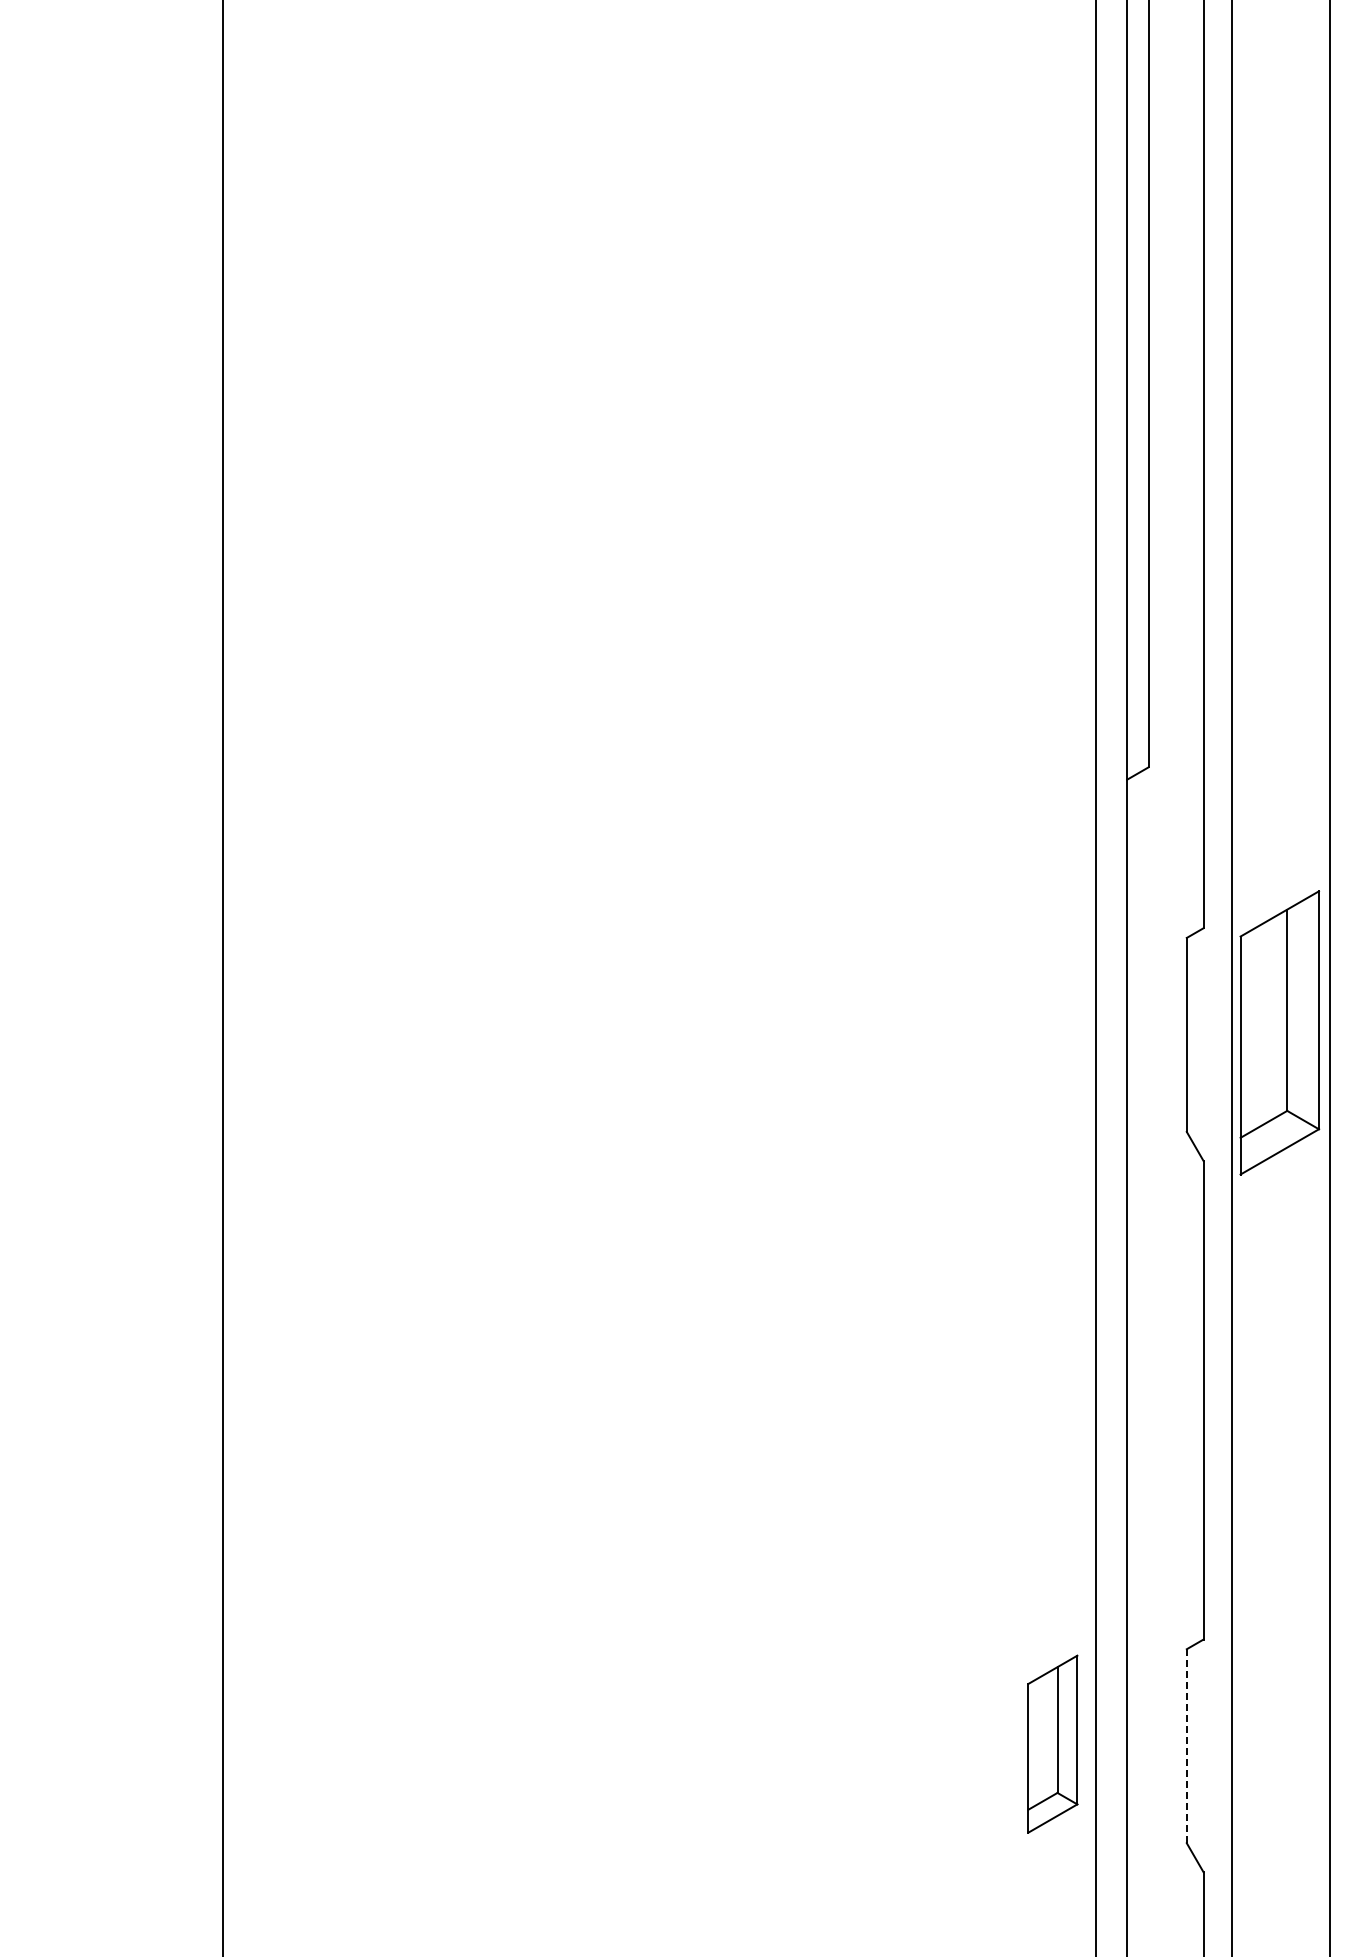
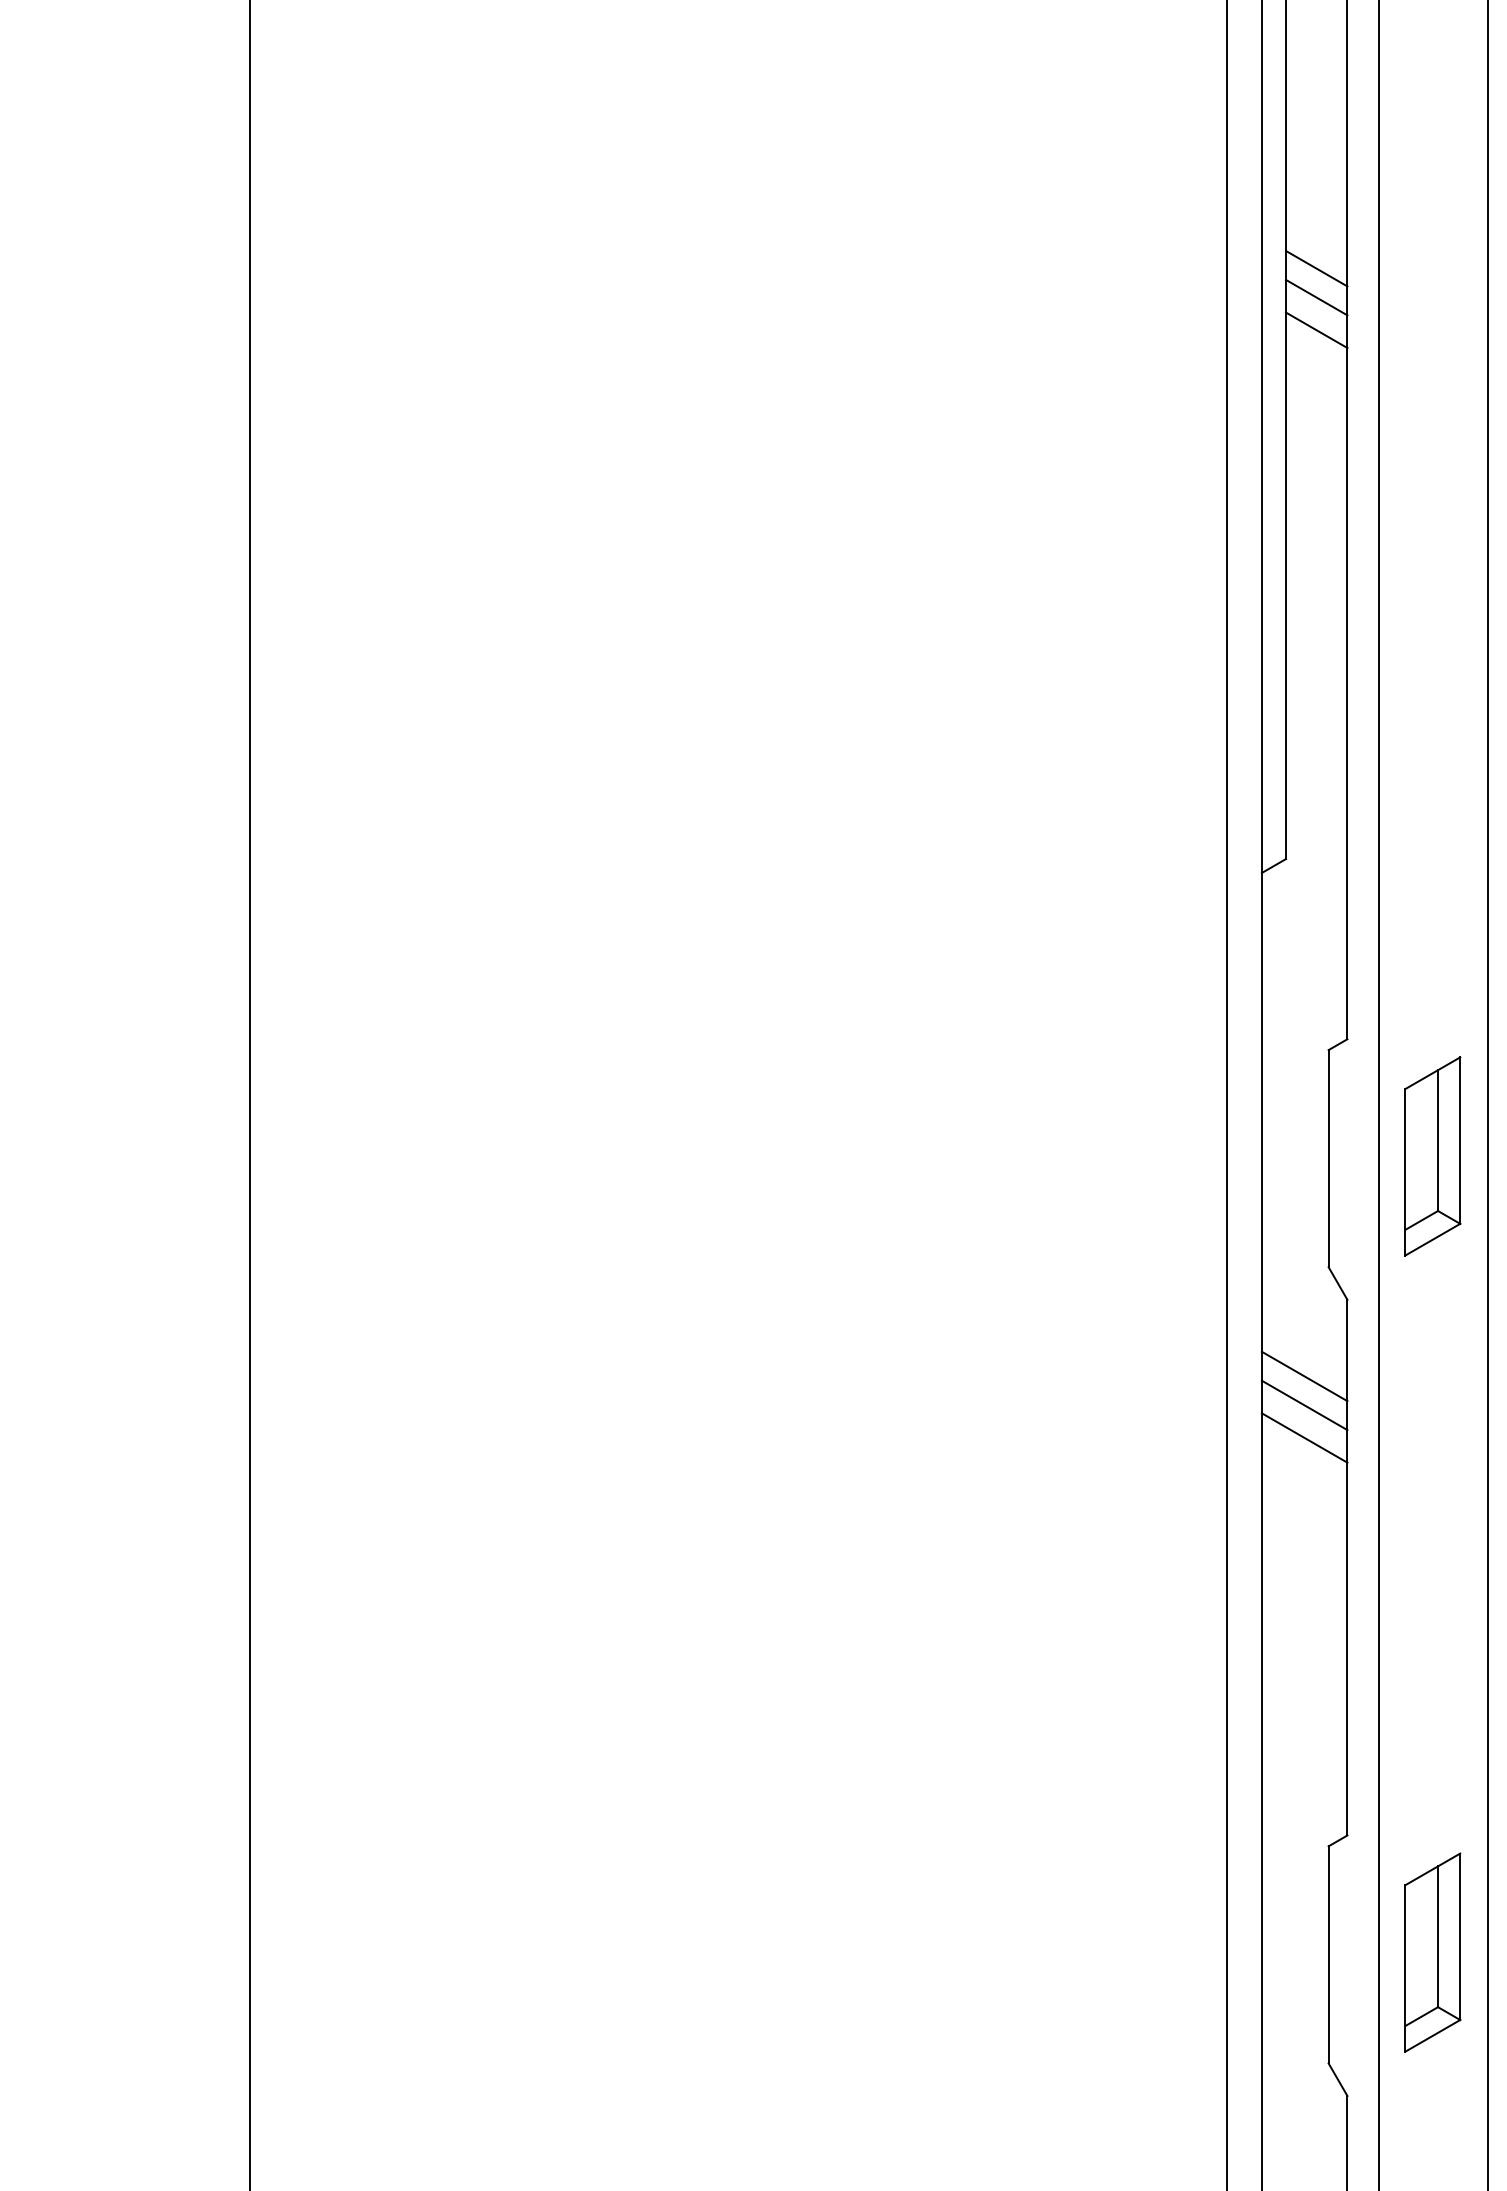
line: (1175, 239) -> (1315, 268), added
line: (1175, 265) -> (1315, 297), added
line: (1175, 294) -> (1315, 329), added
part: (1279, 1032) -> (1432, 1155), size x0.62
line: (1165, 1229) -> (1304, 1376), added
line: (1165, 1255) -> (1304, 1405), added
line: (1165, 1284) -> (1304, 1438), added
part: (1052, 1743) -> (1432, 1951), moved
line: (1186, 1746) -> (1328, 1955), dashed -> solid

